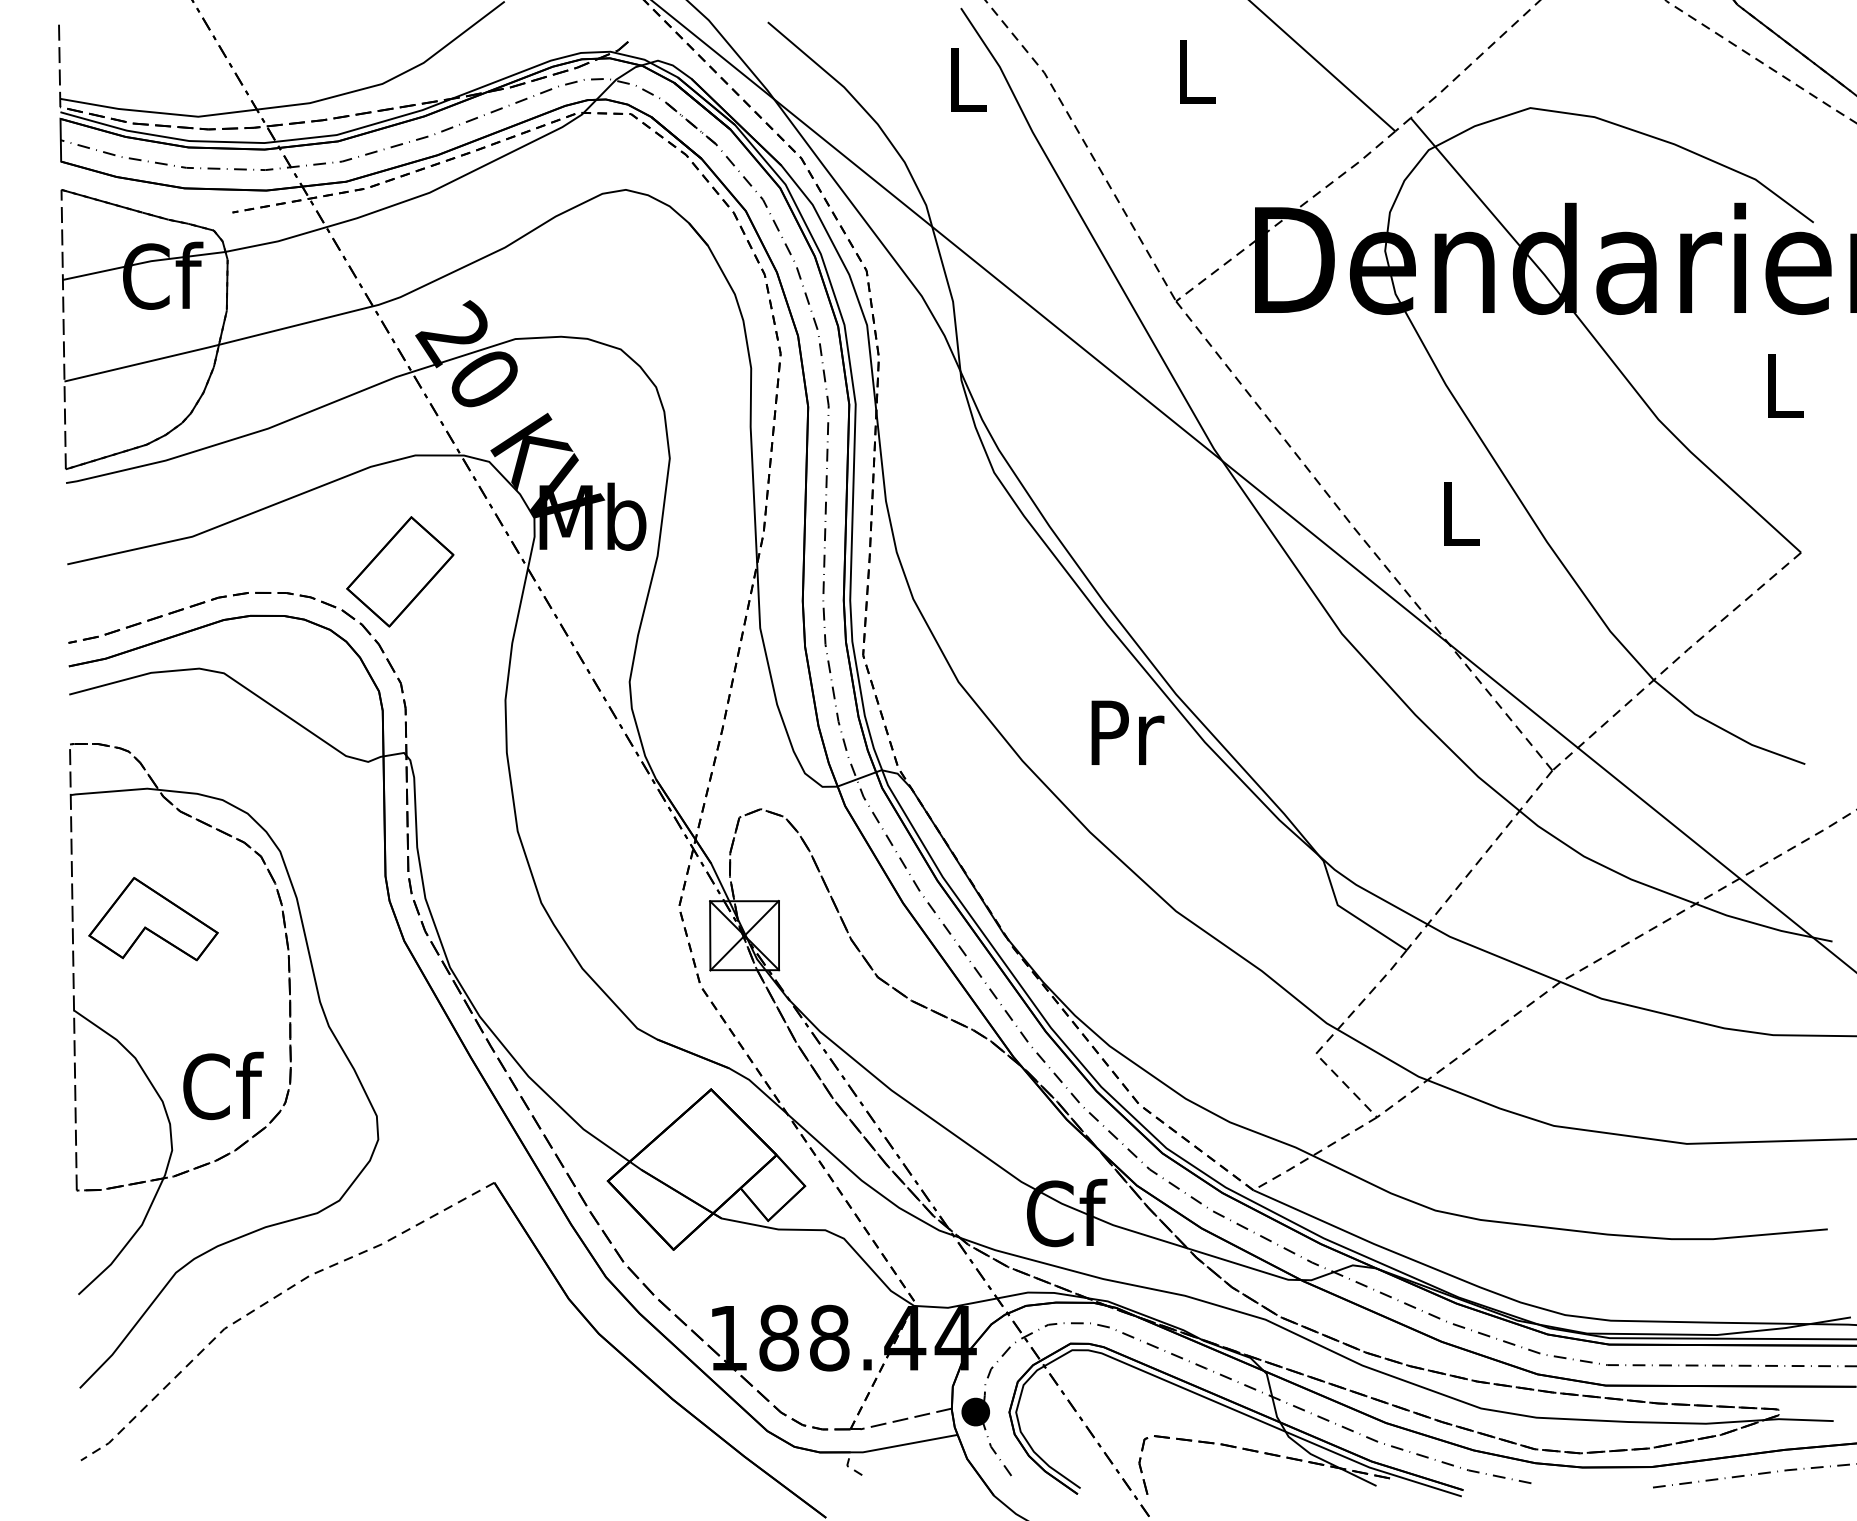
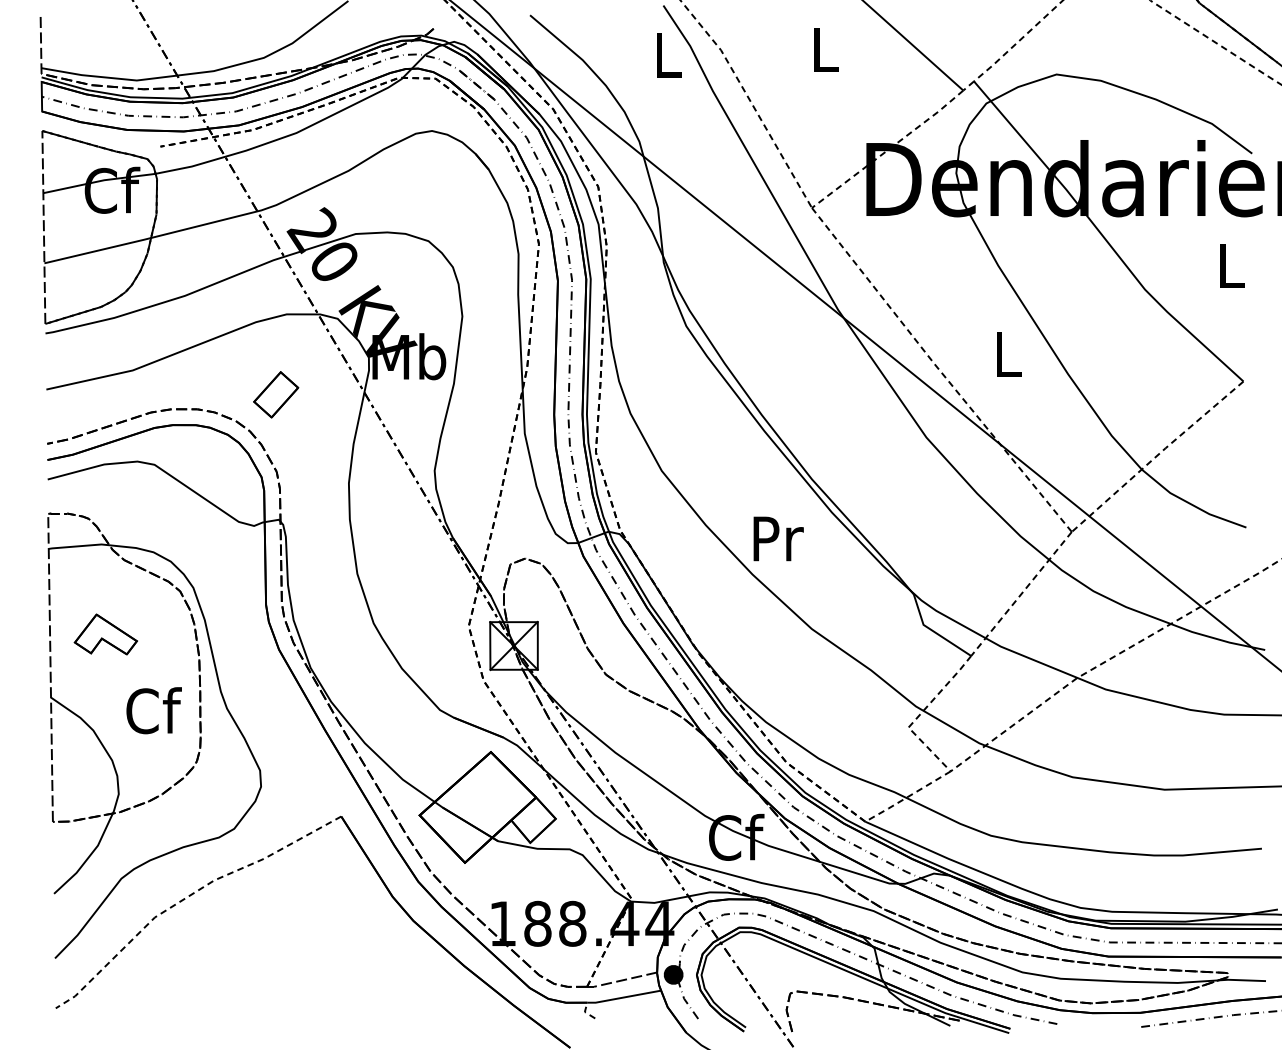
part: (399, 571) -> (275, 394), size x0.6
text: (1127, 732) -> (778, 538), moved
part: (152, 919) -> (105, 634), size x0.7
text: (222, 1085) -> (153, 710), moved

